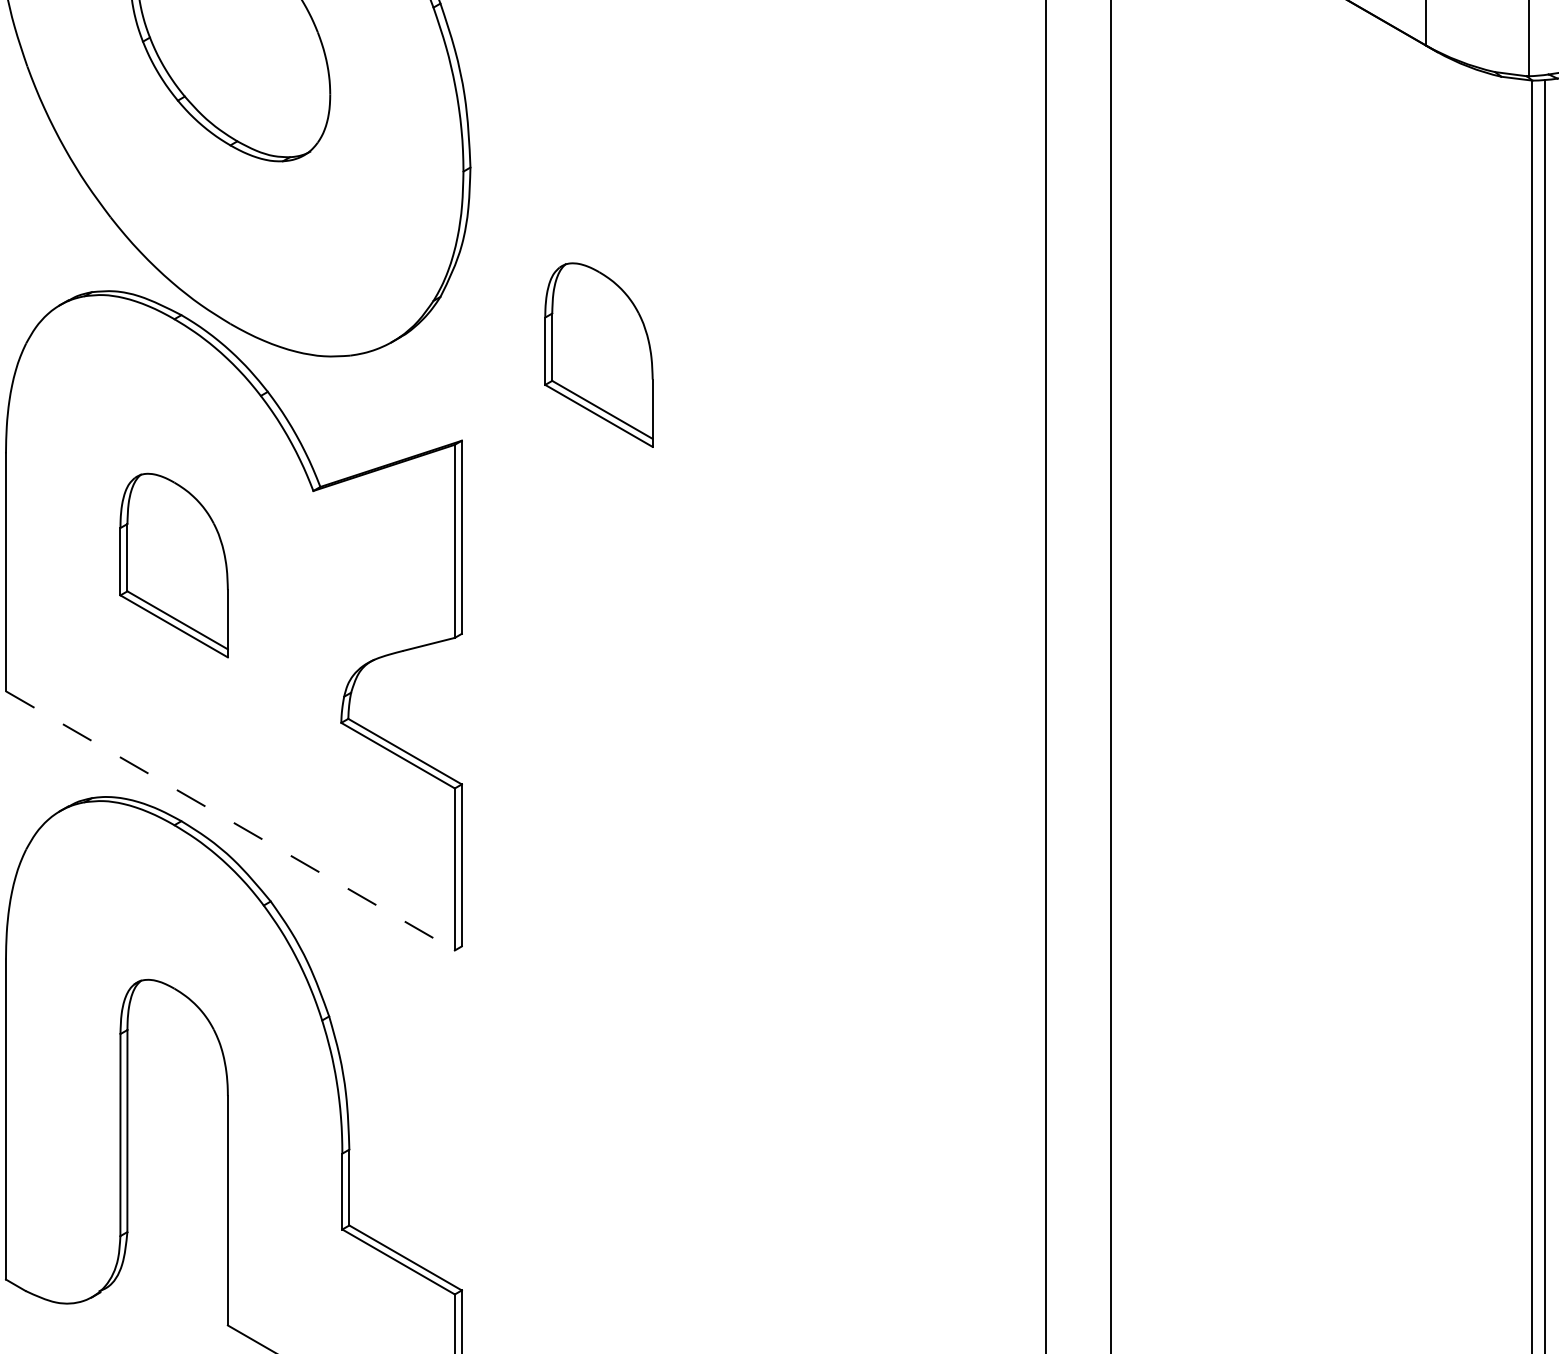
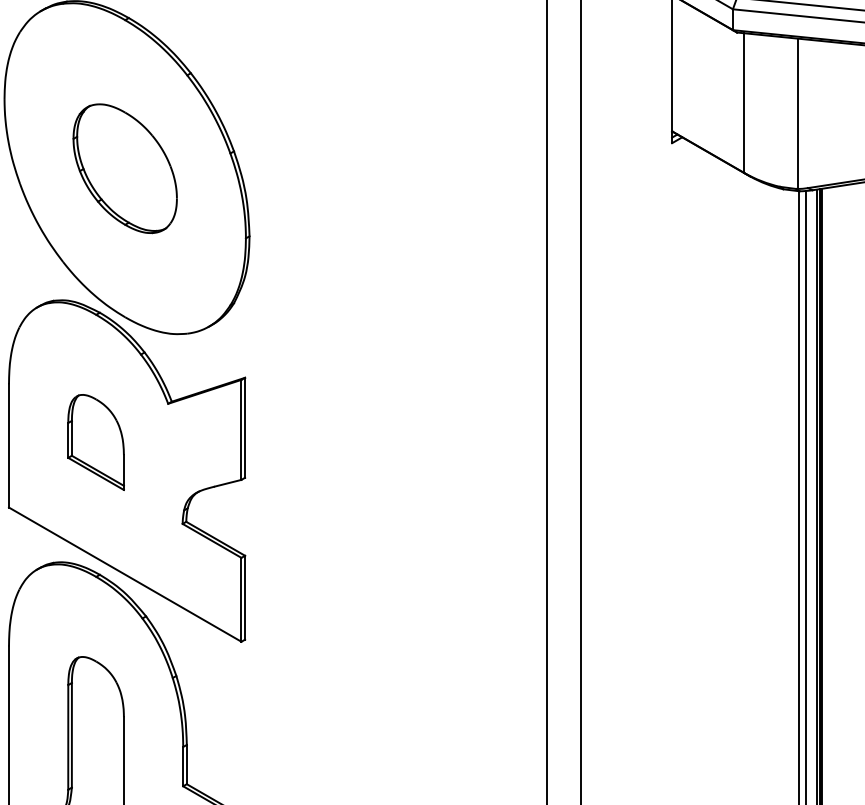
part: (597, 355) -> (315, 333), removed
line: (230, 820) -> (125, 574), dashed -> solid

